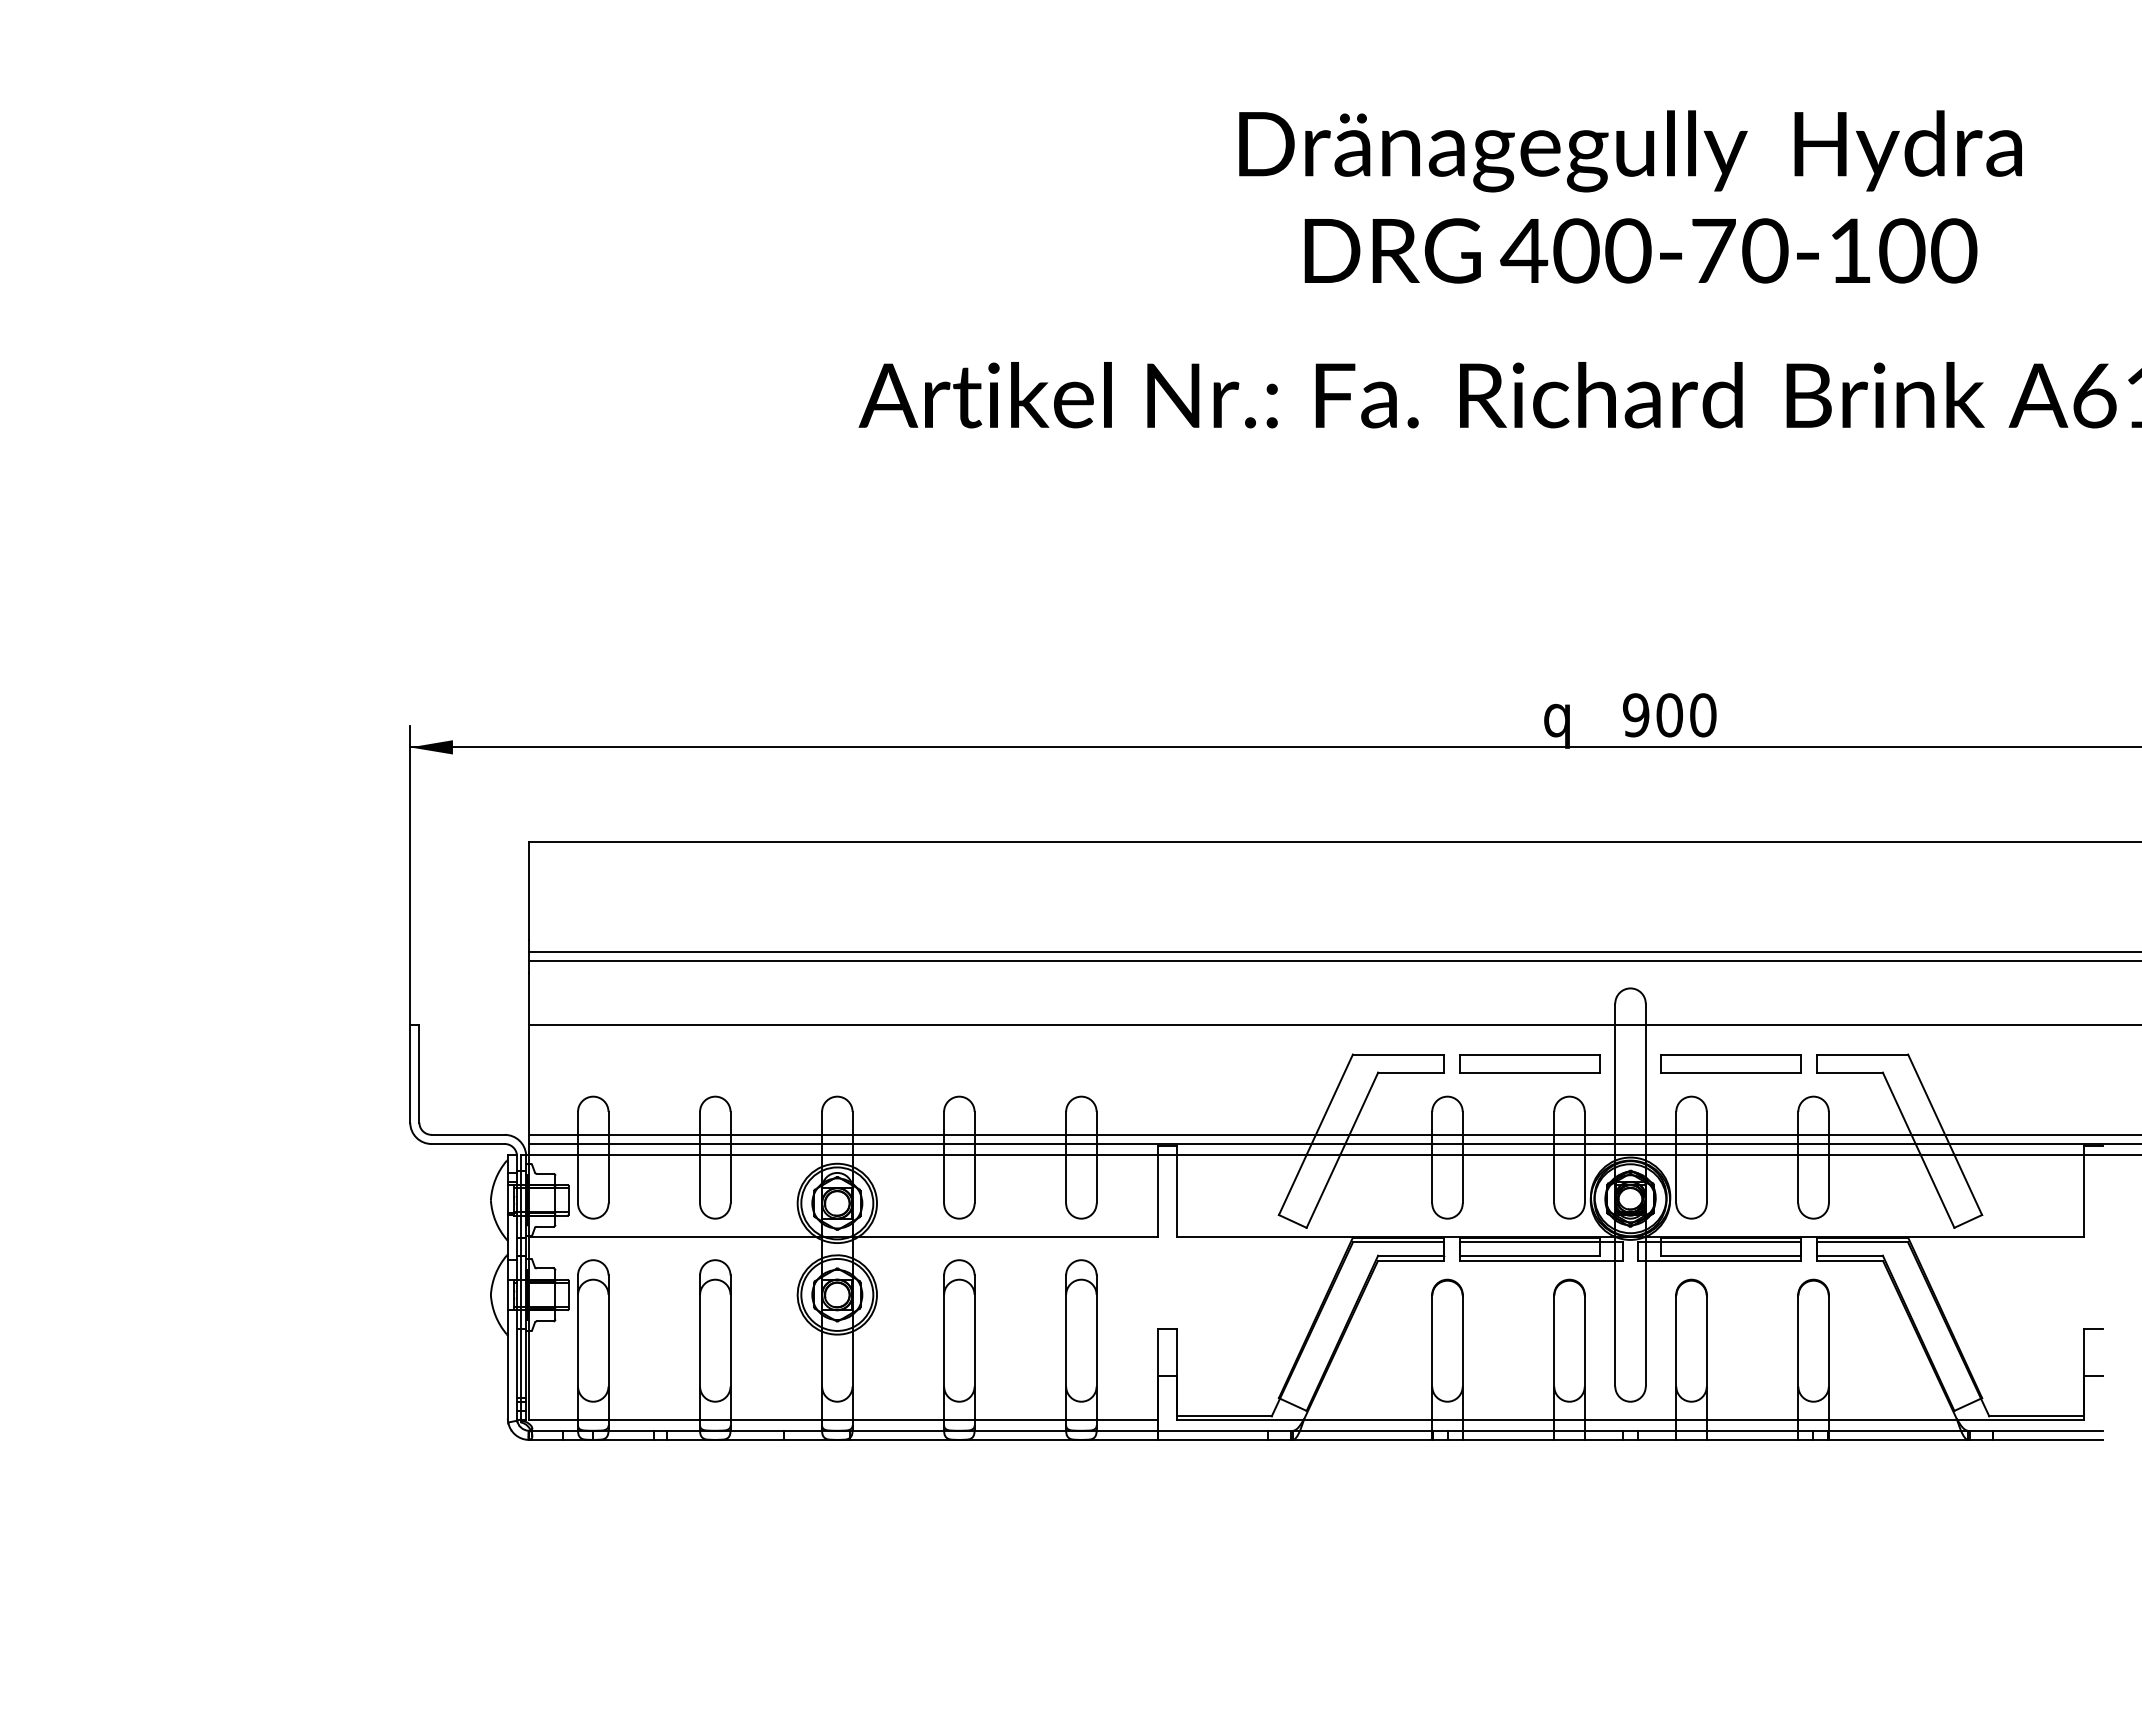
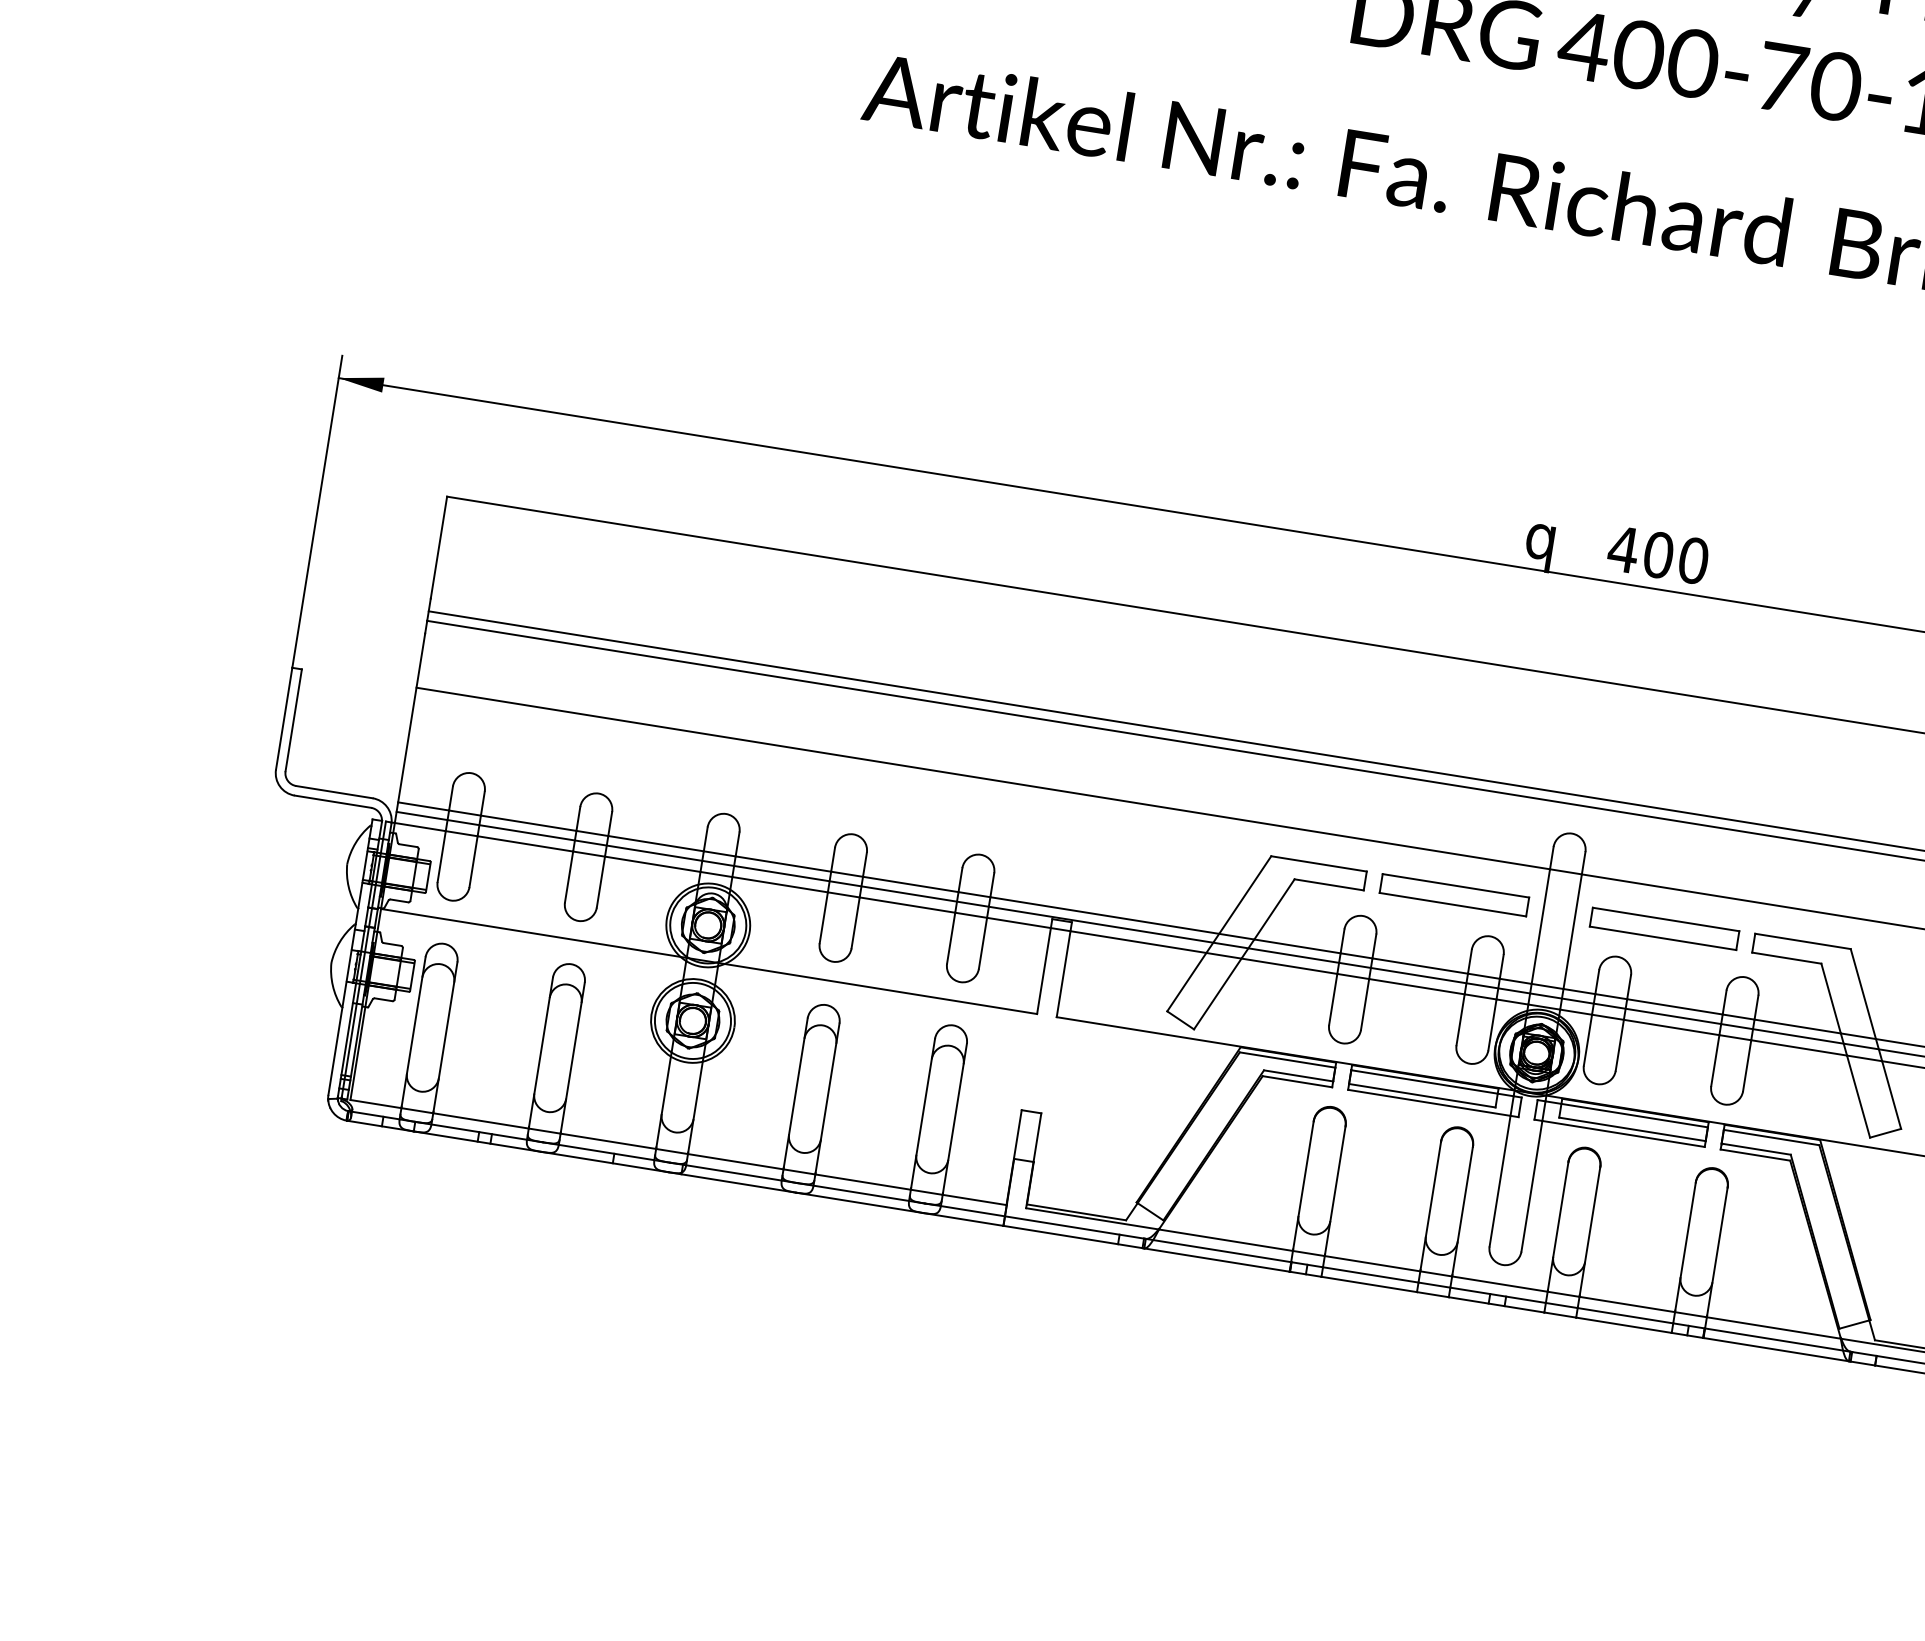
text: (1636, 715) -> (1623, 549), 900 -> 400

